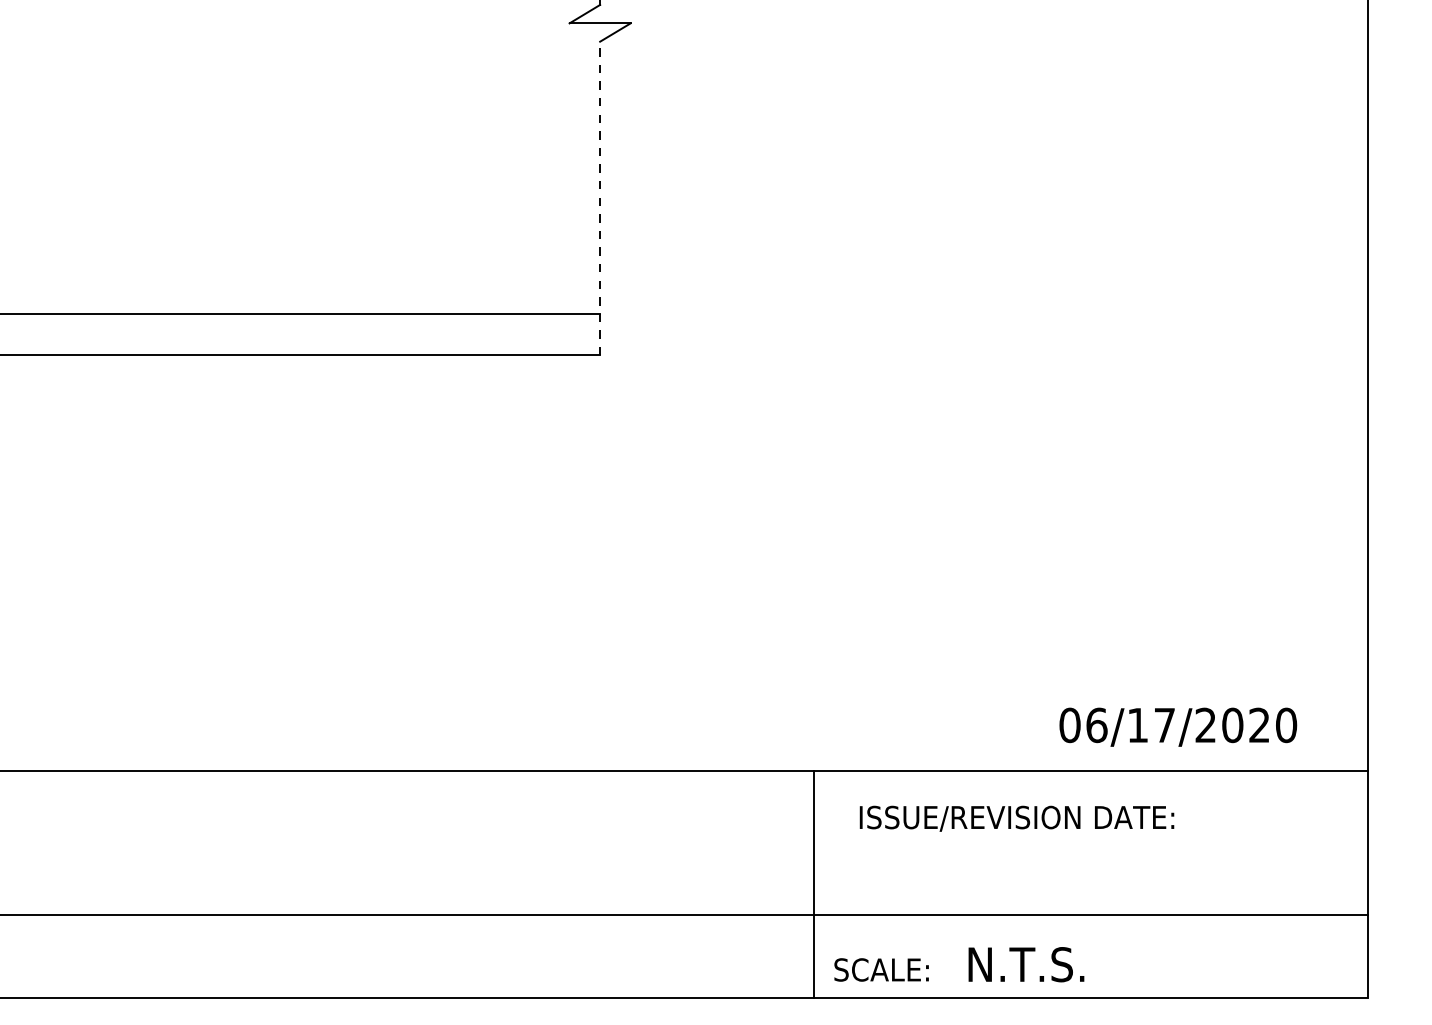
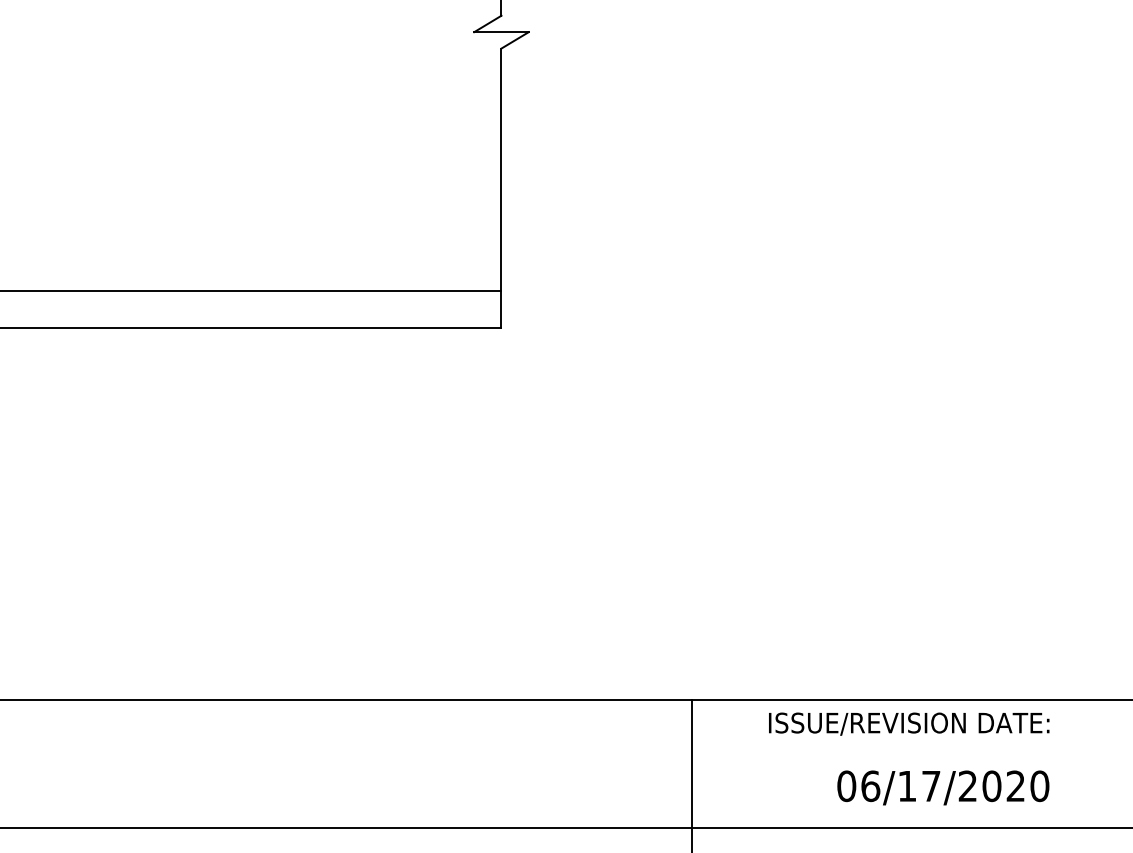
line: (600, 198) -> (501, 188), dashed -> solid
text: (1178, 726) -> (943, 787), moved
text: (1016, 818) -> (908, 723), moved

